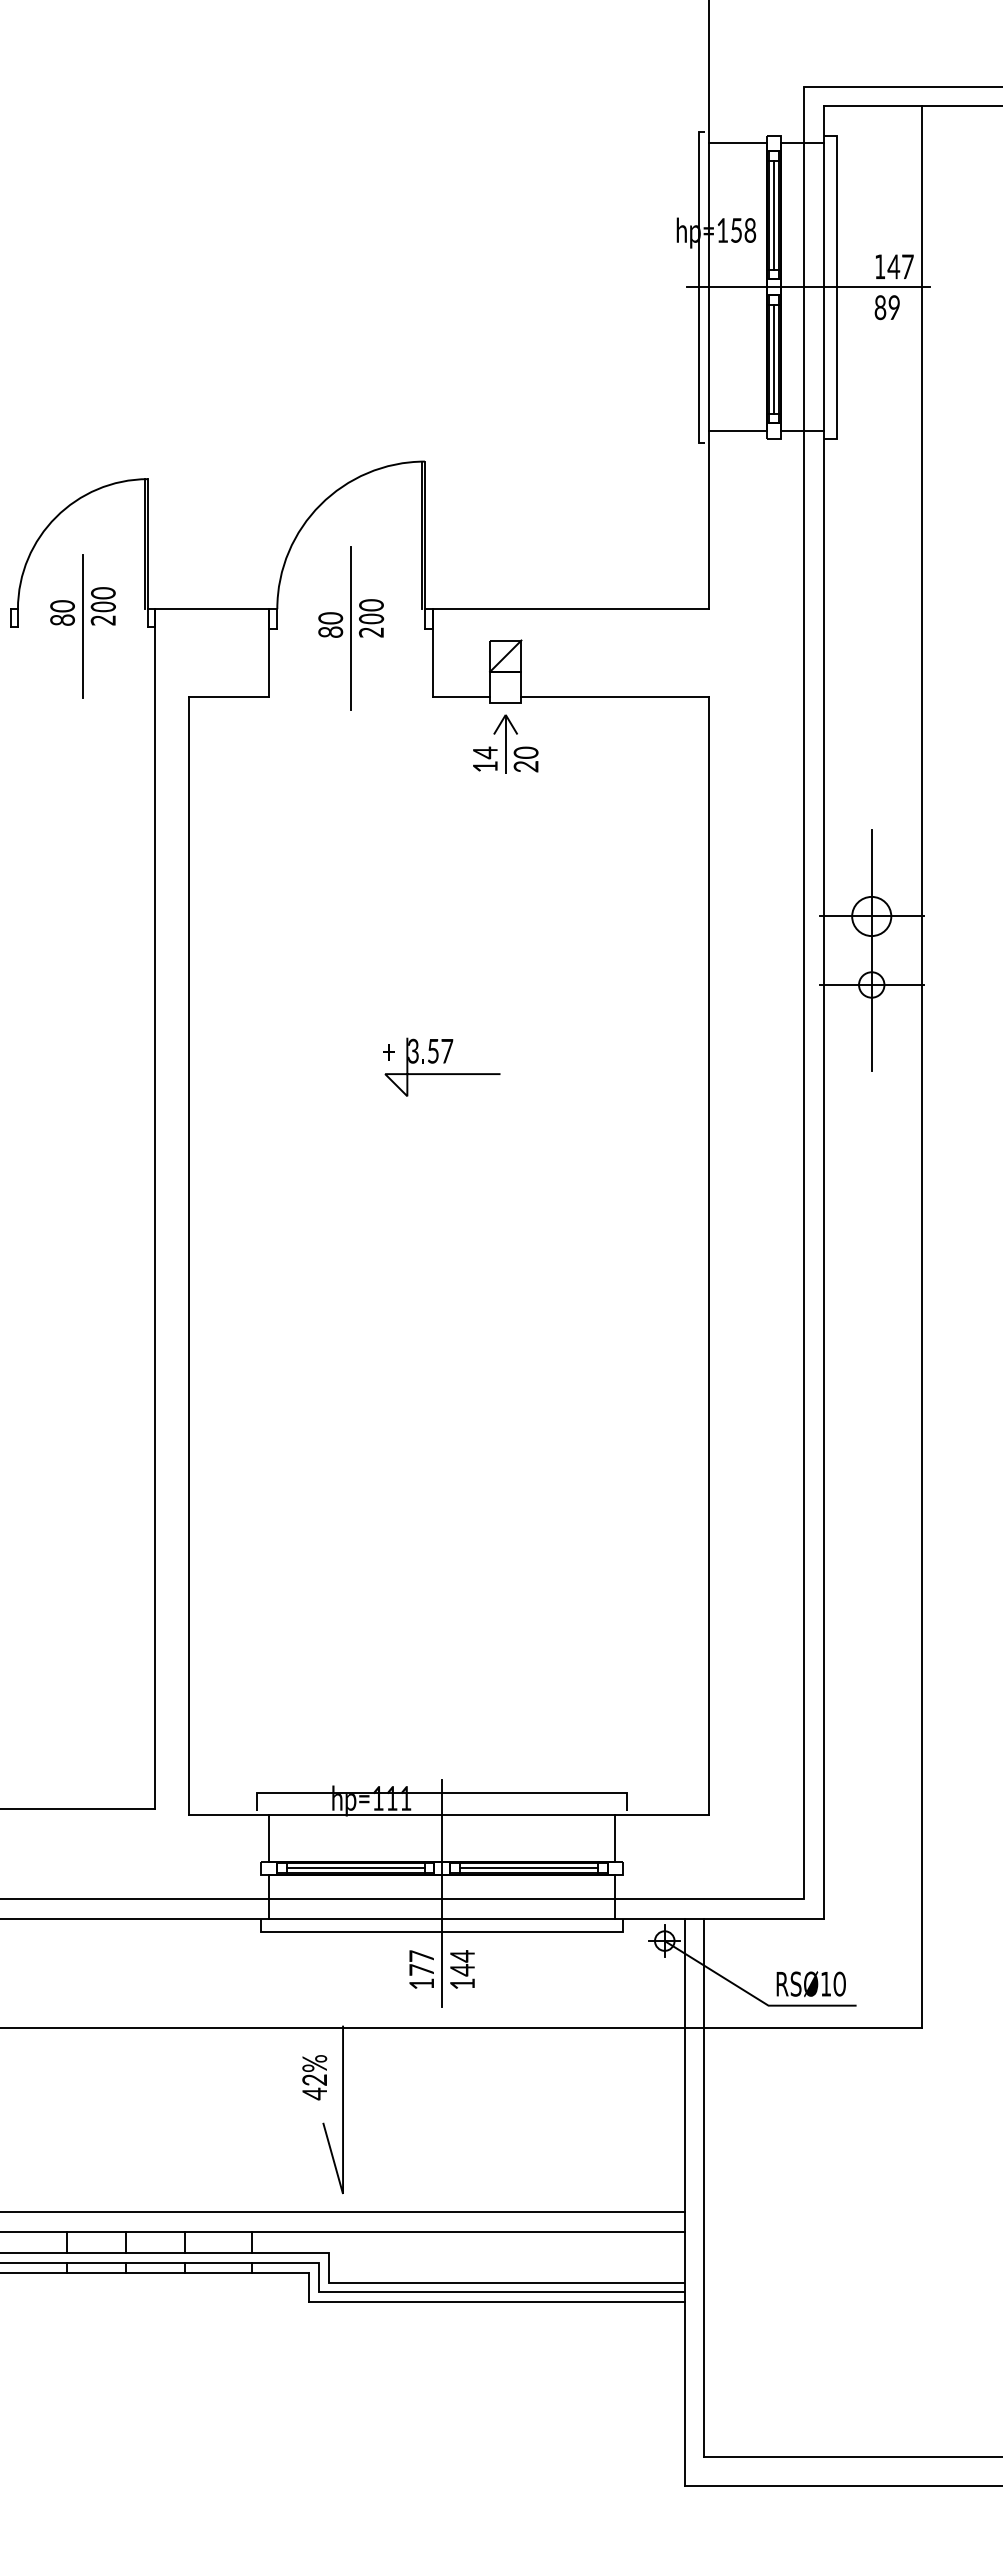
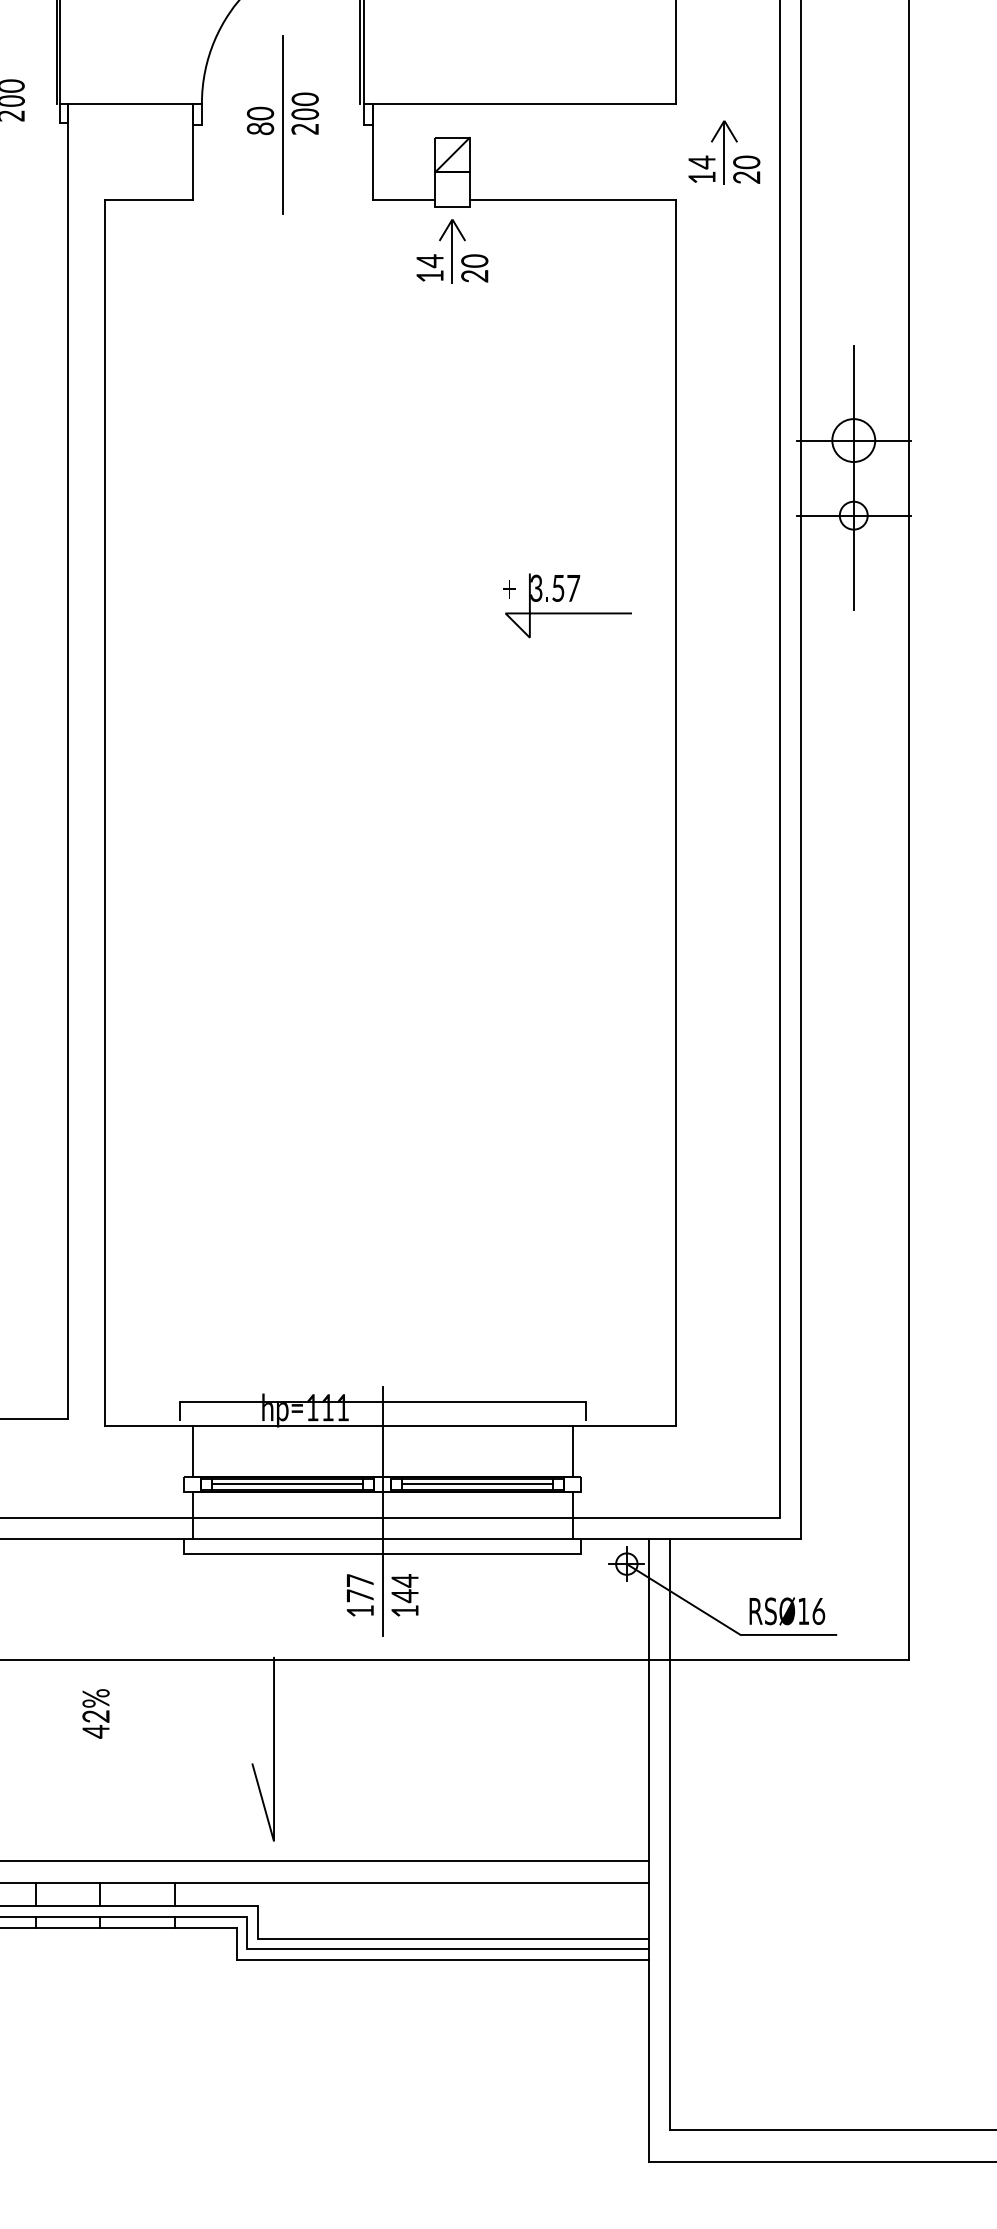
part: (753, 653) -> (724, 152), added
part: (441, 1066) -> (567, 605), moved
text: (839, 1983) -> (818, 1610), 0 -> 6
text: (314, 2077) -> (95, 1713), moved

